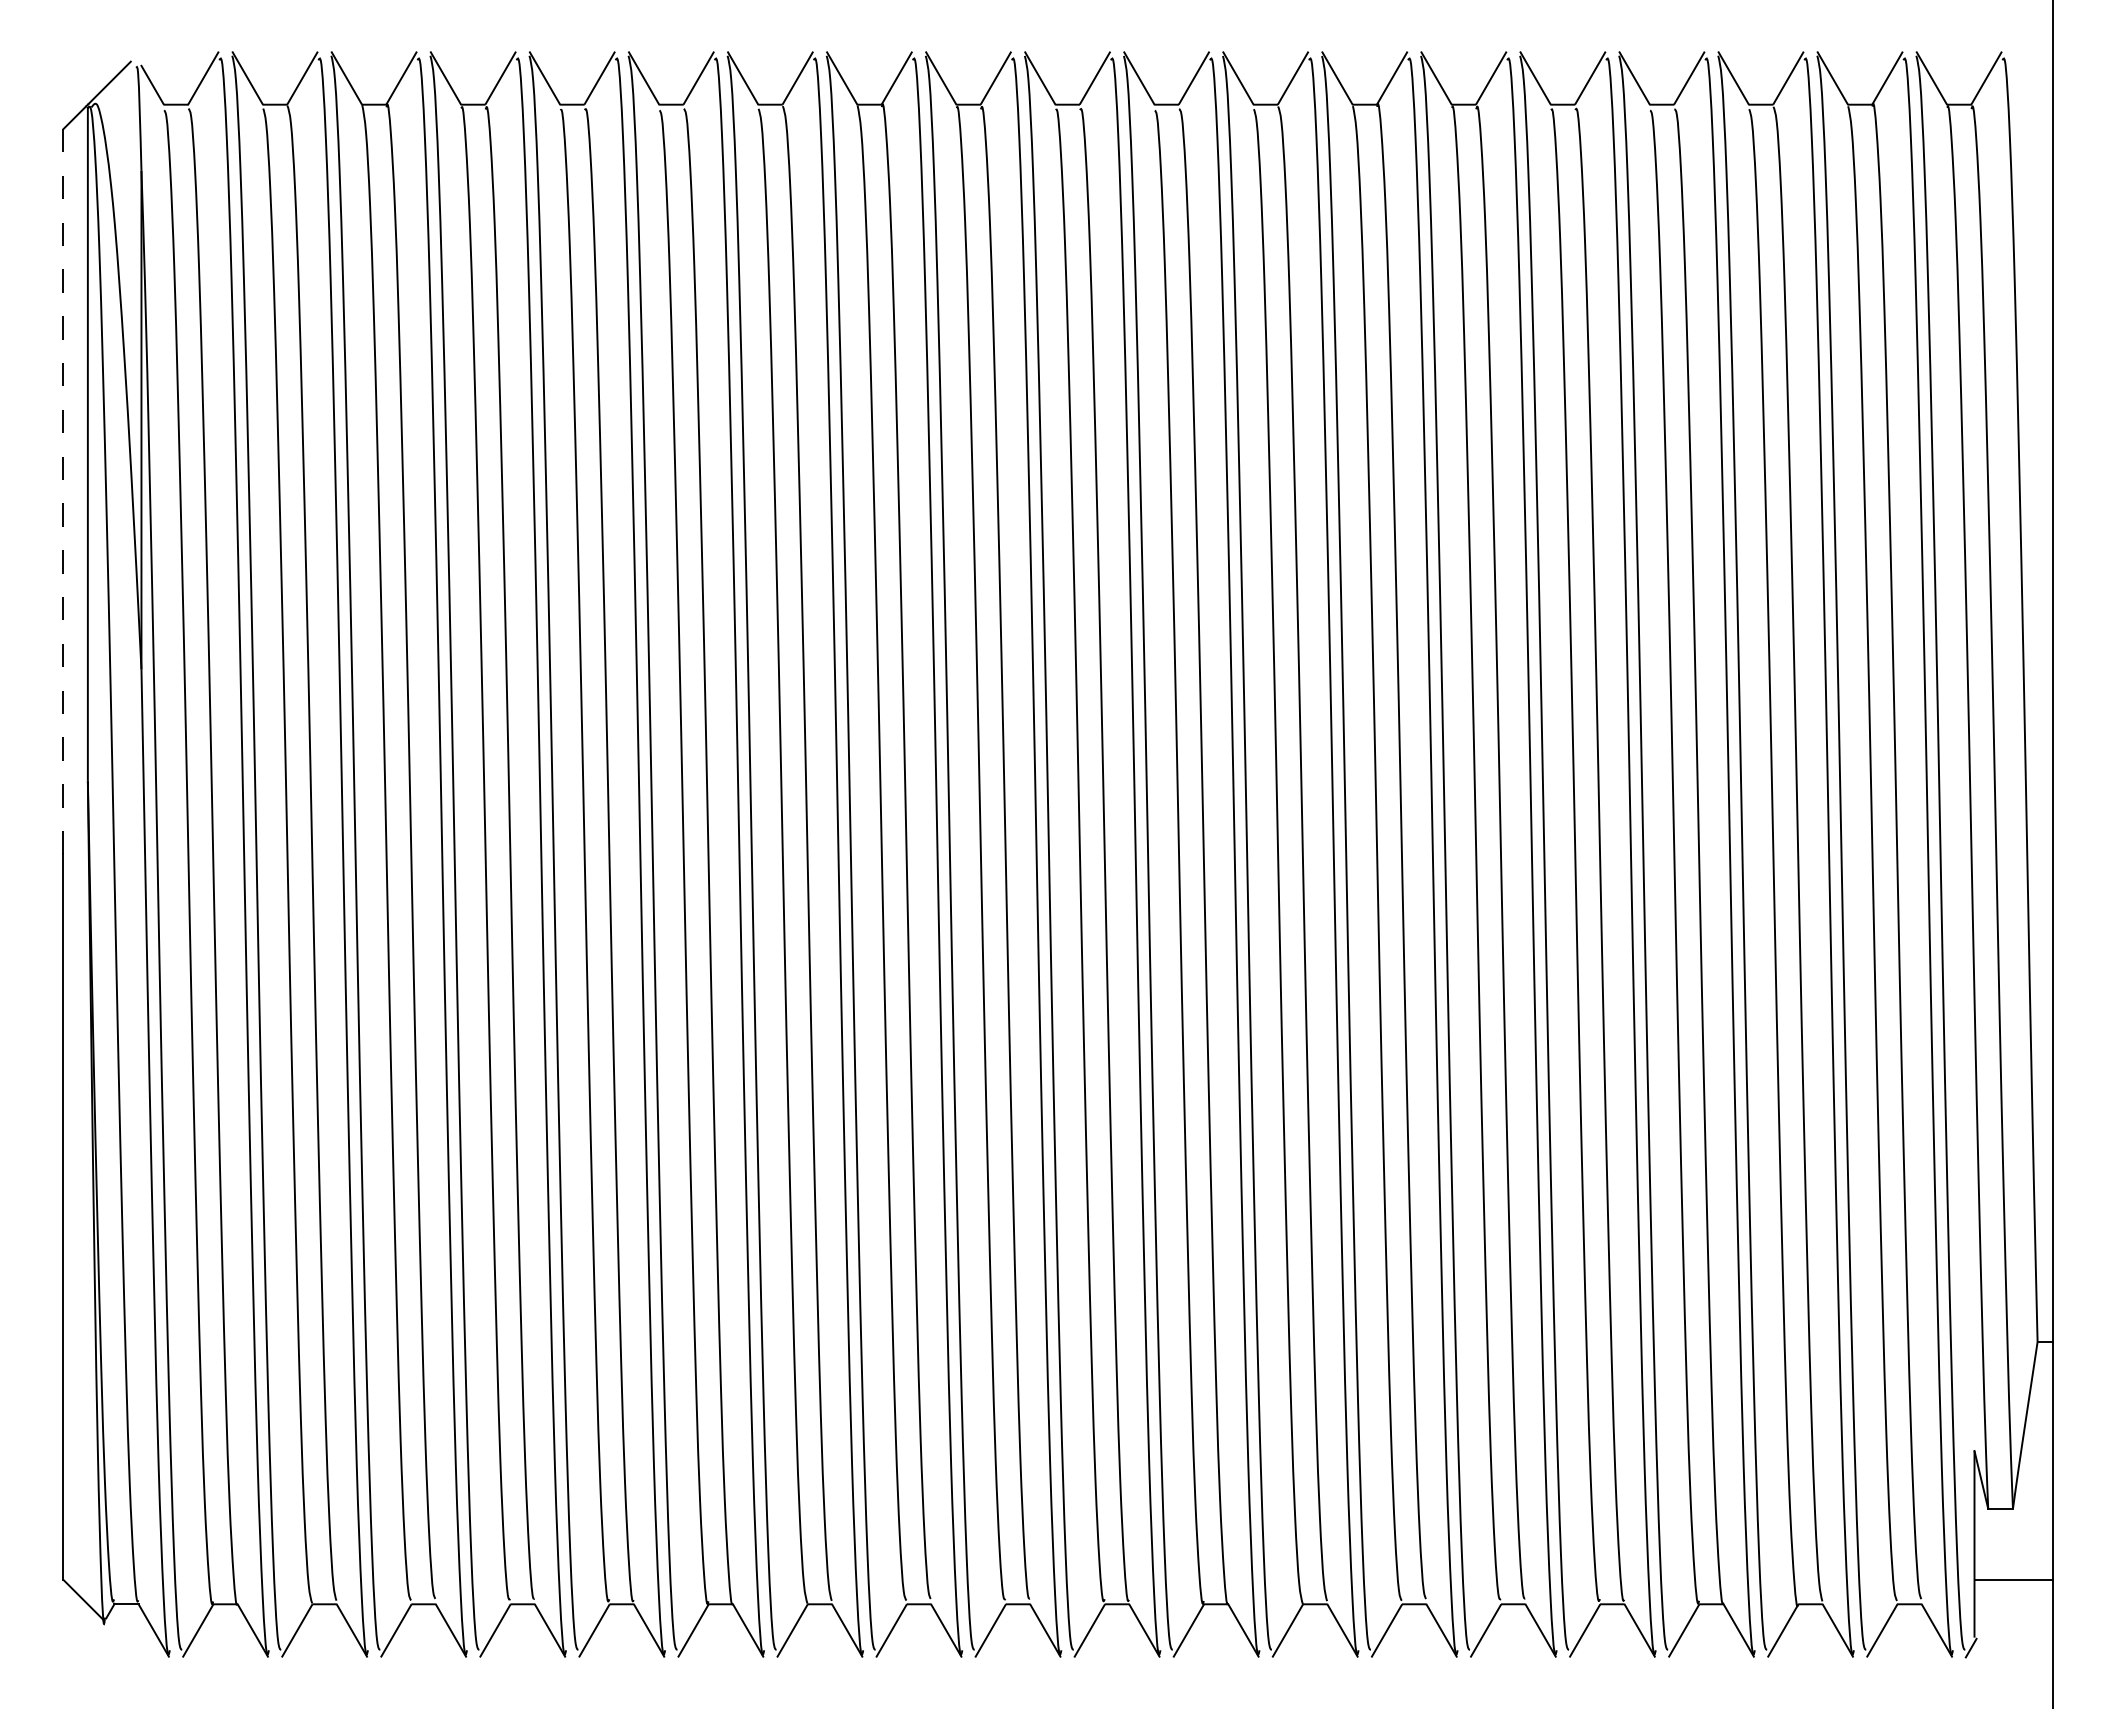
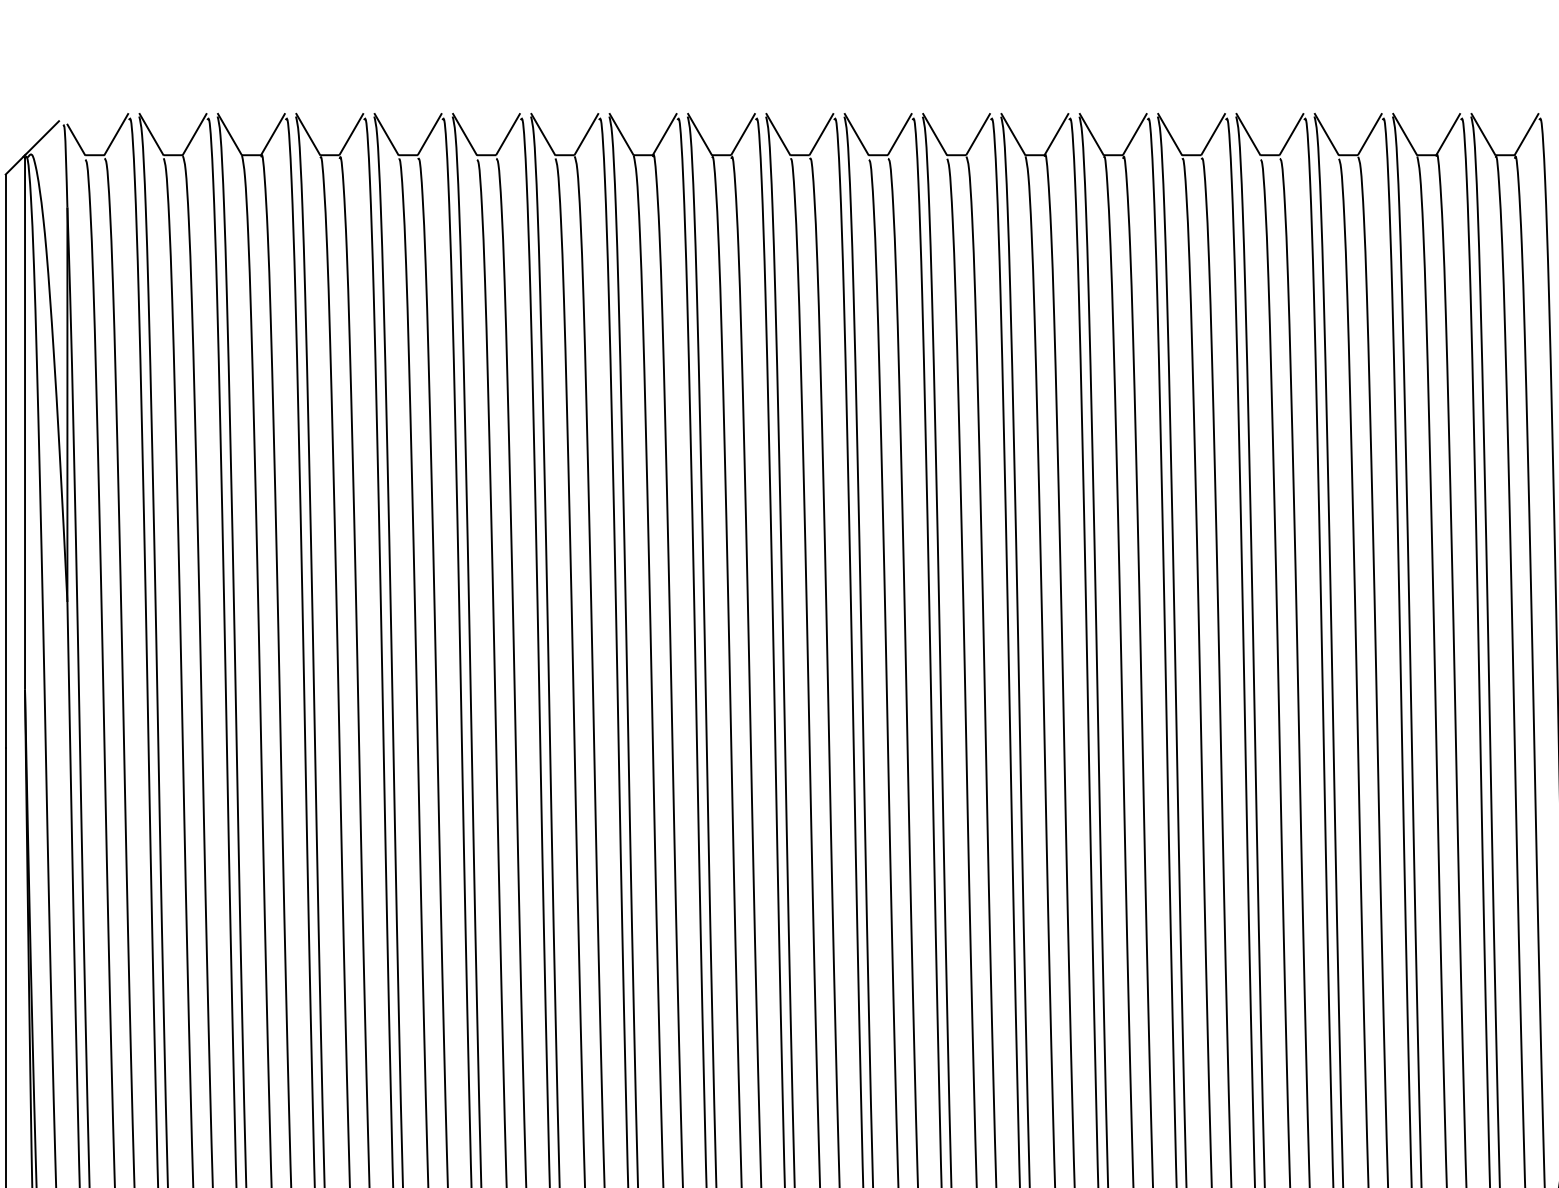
line: (63, 491) -> (5, 461), dashed -> solid

